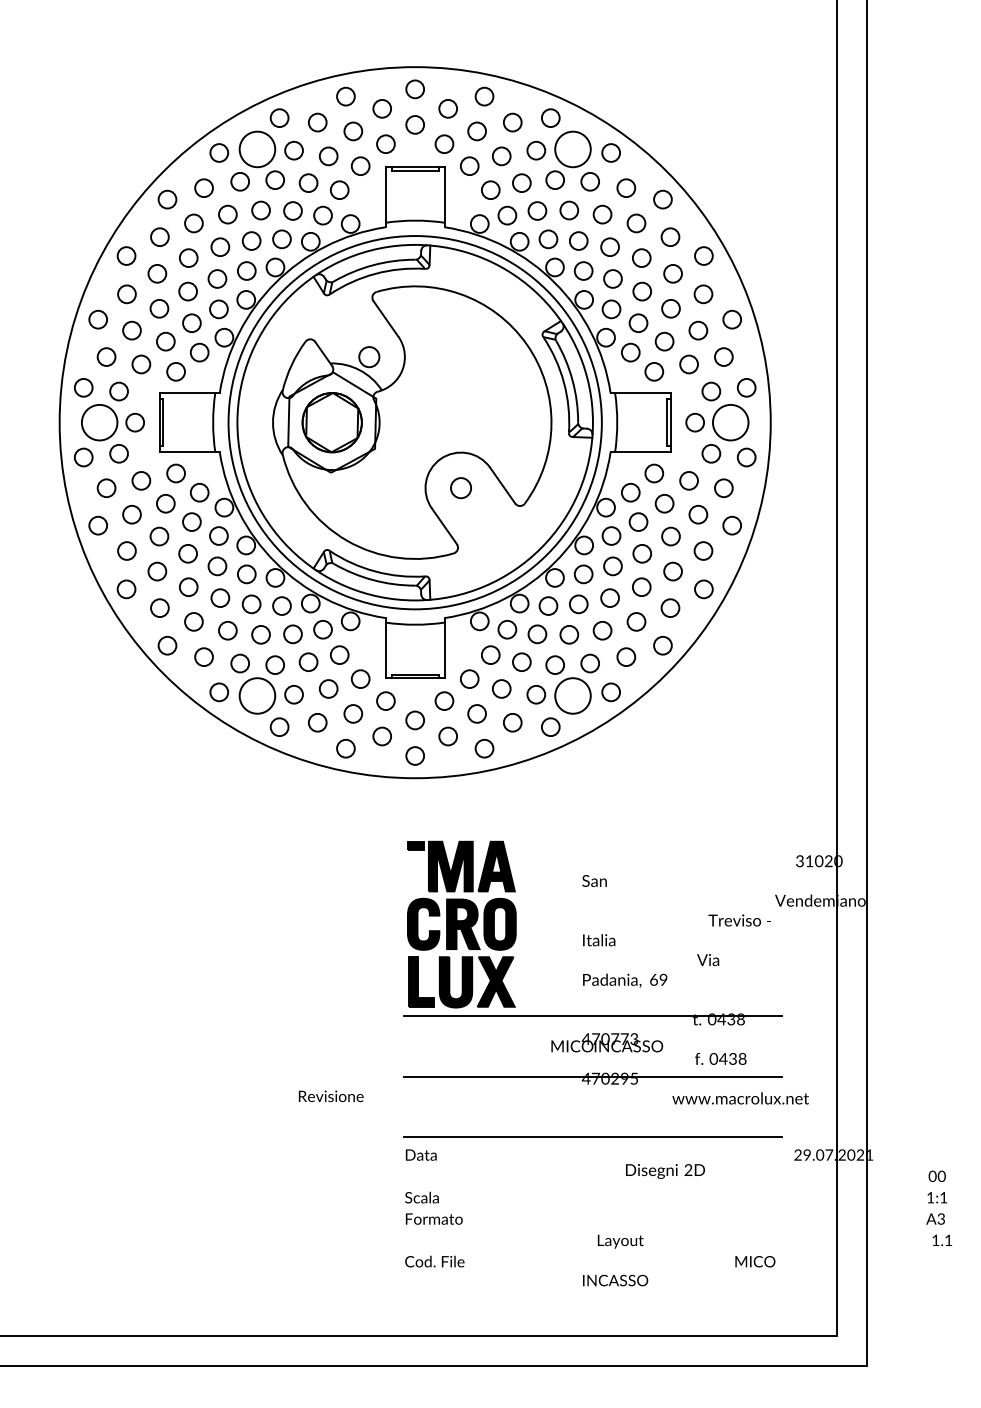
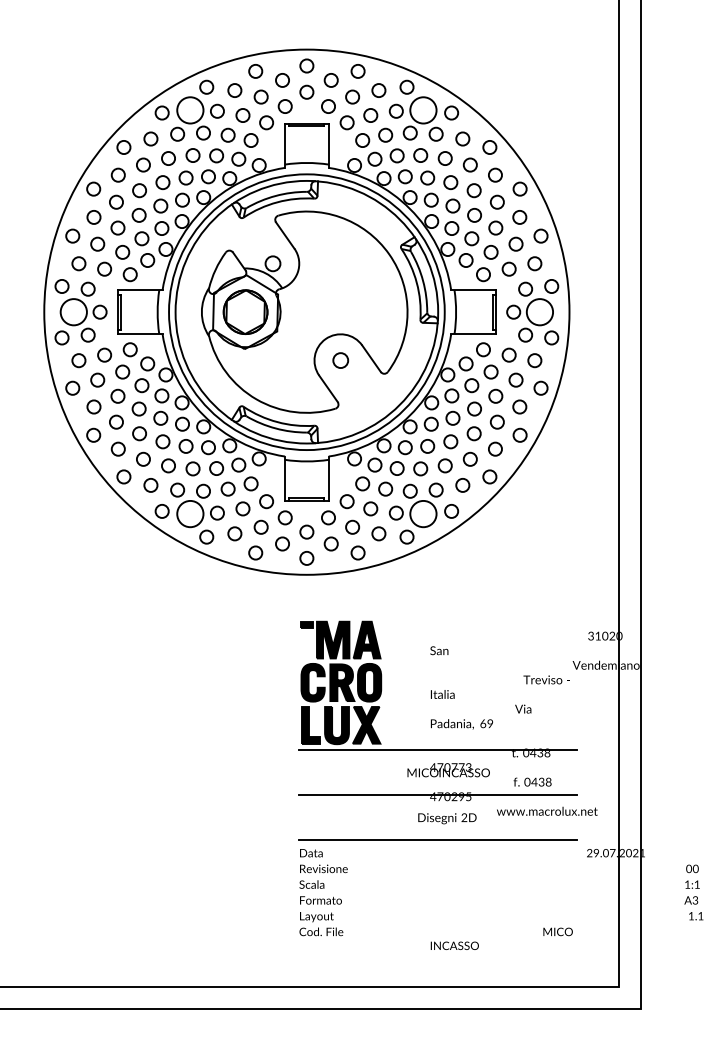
text: (330, 1096) -> (323, 868), moved
text: (665, 1171) -> (447, 818), moved
text: (620, 1241) -> (316, 916), moved

